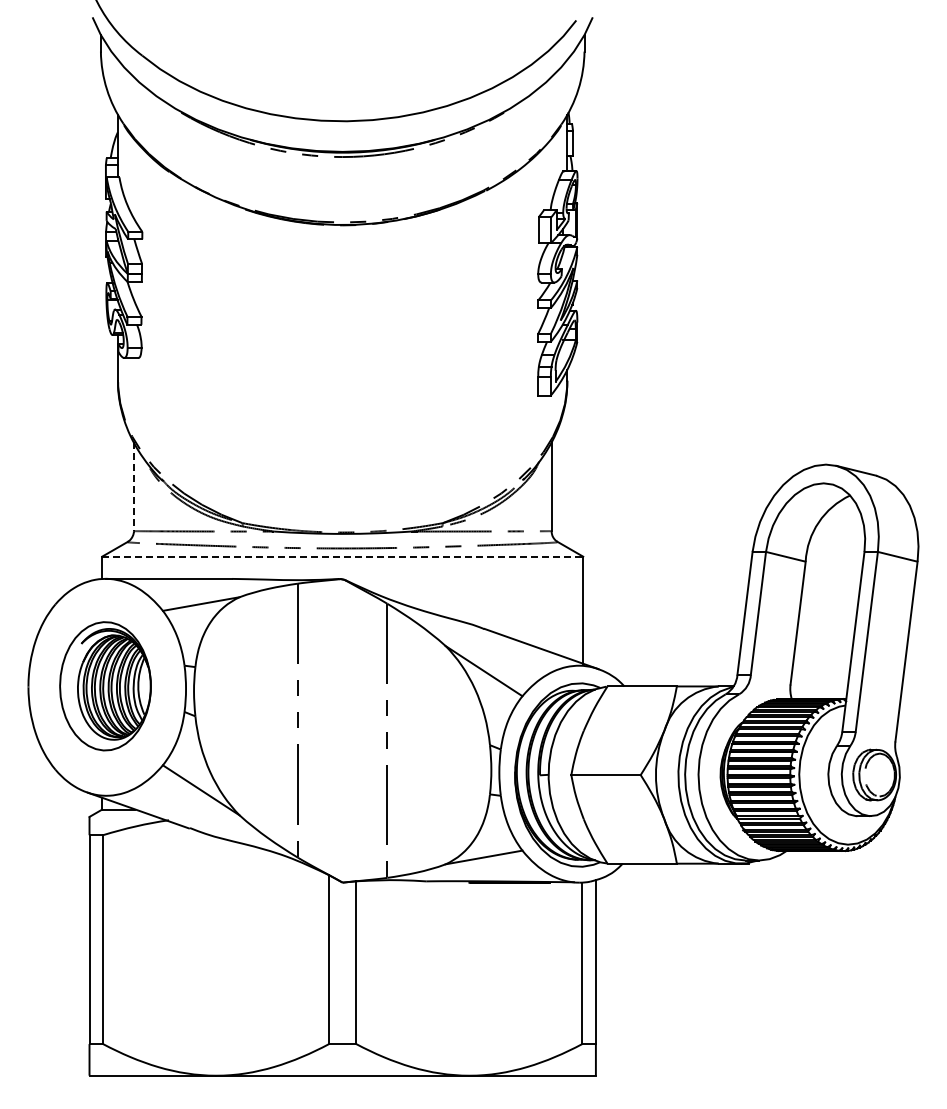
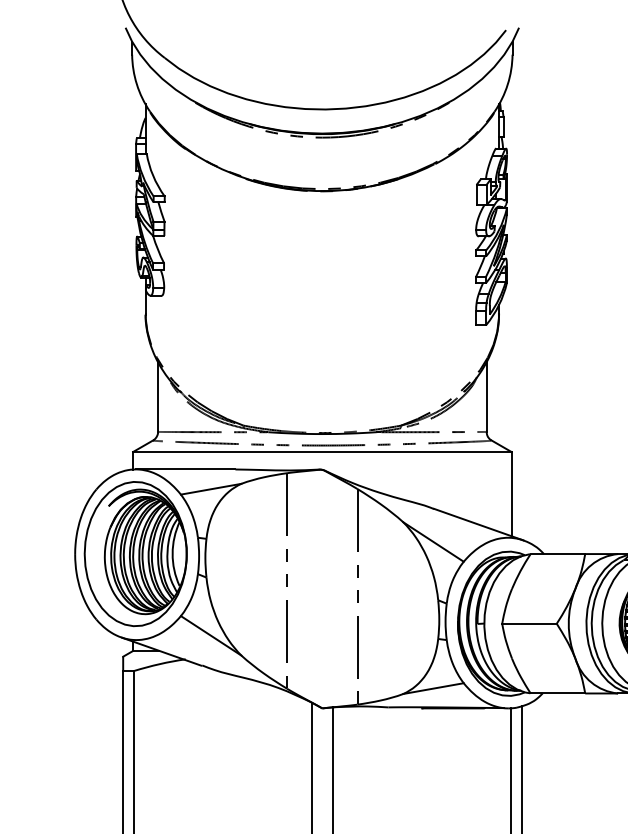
line: (133, 486) -> (157, 396), dashed -> solid
line: (342, 556) -> (322, 451), dashed -> solid
part: (105, 685) -> (135, 553), size x1.43

